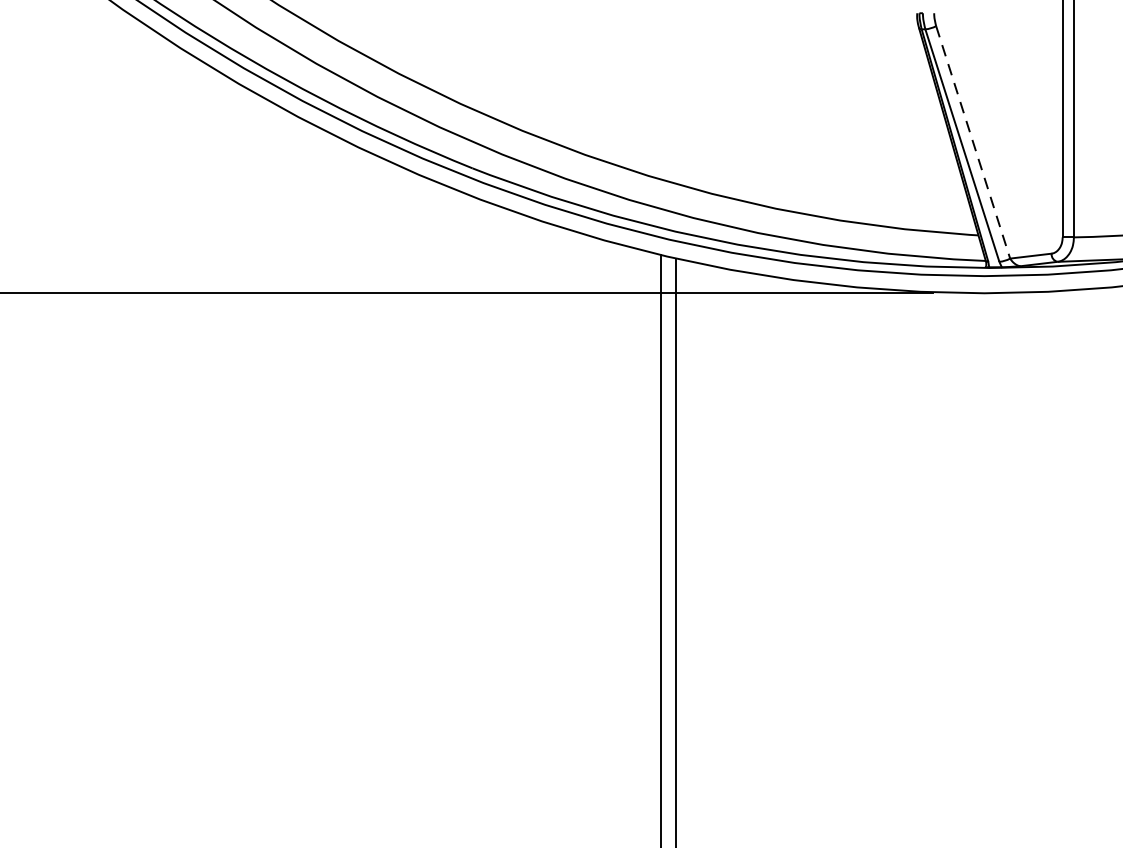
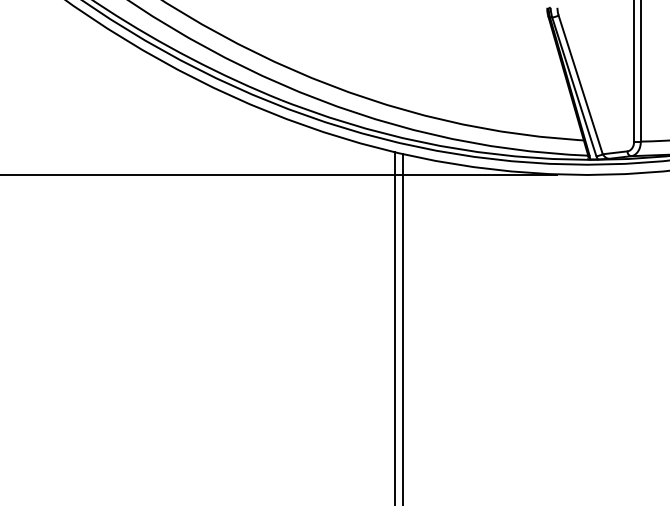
line: (972, 141) -> (580, 84), dashed -> solid

